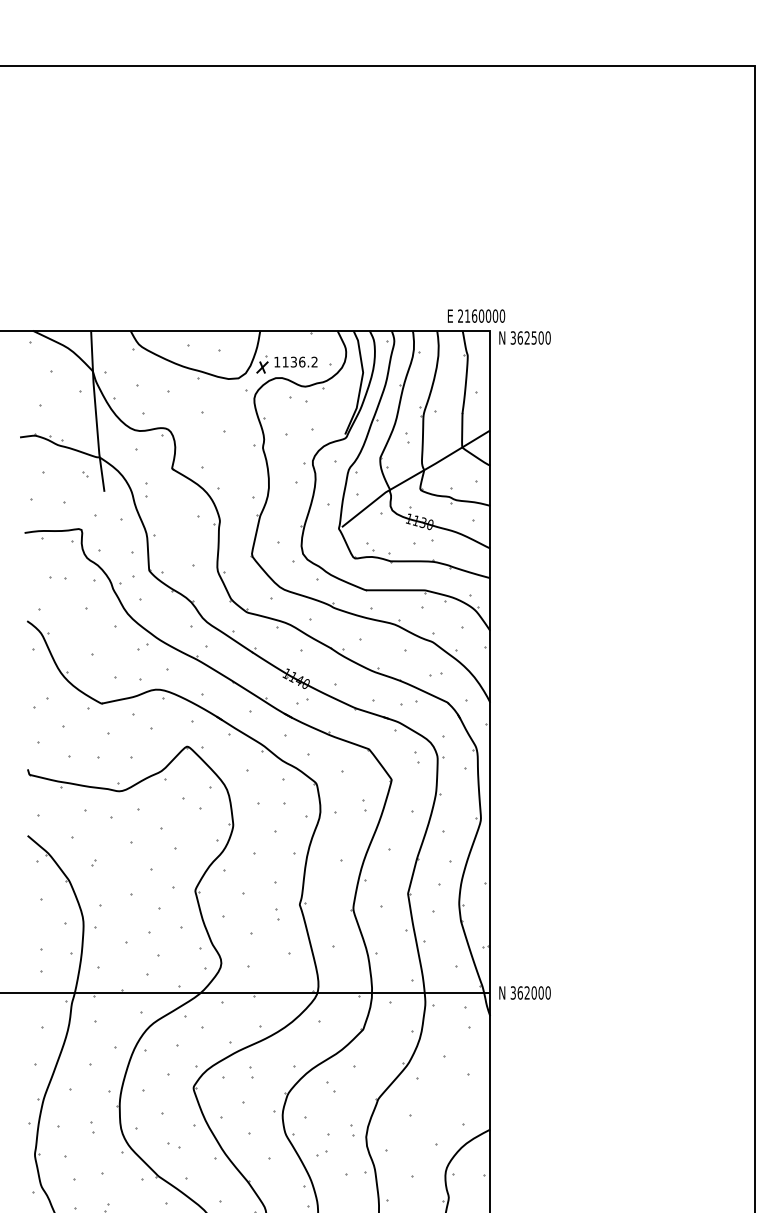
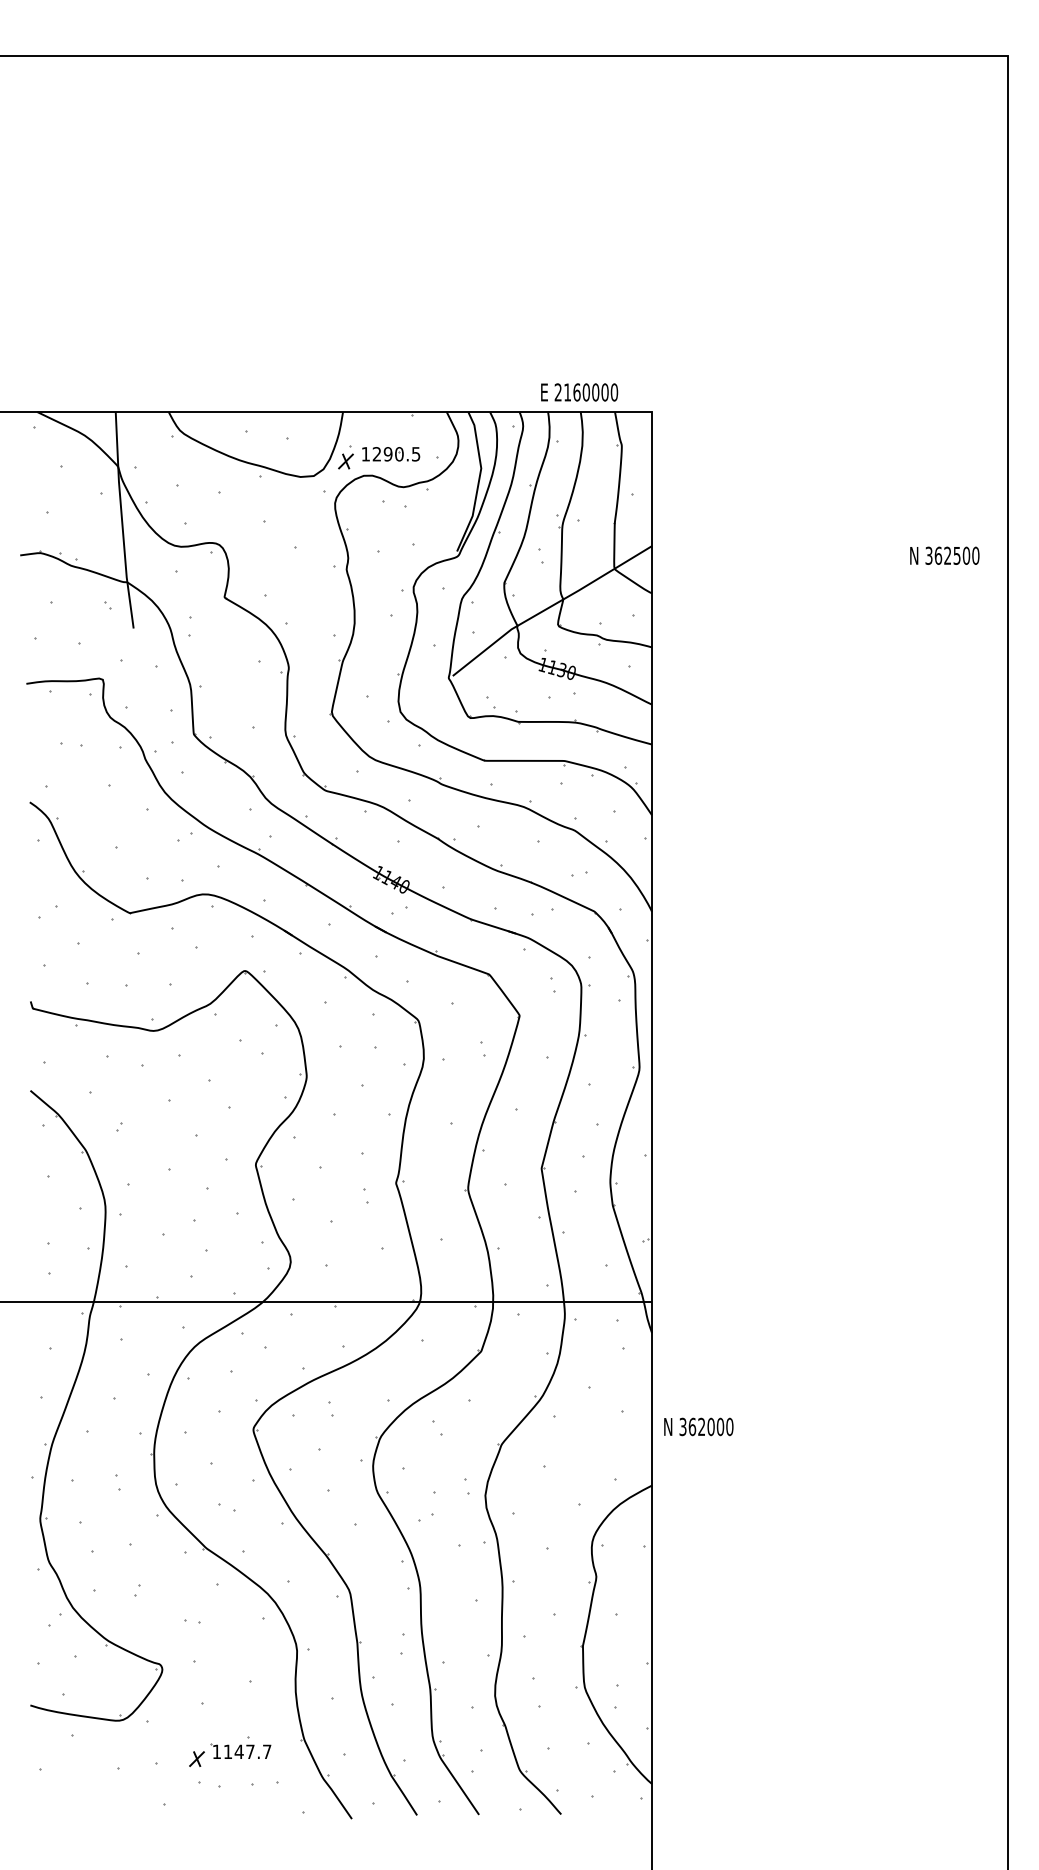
text: (476, 316) -> (579, 392), moved
text: (524, 337) -> (944, 555), moved
text: (300, 362) -> (396, 454), 1136.2 -> 1290.5
text: (524, 992) -> (698, 1426), moved

